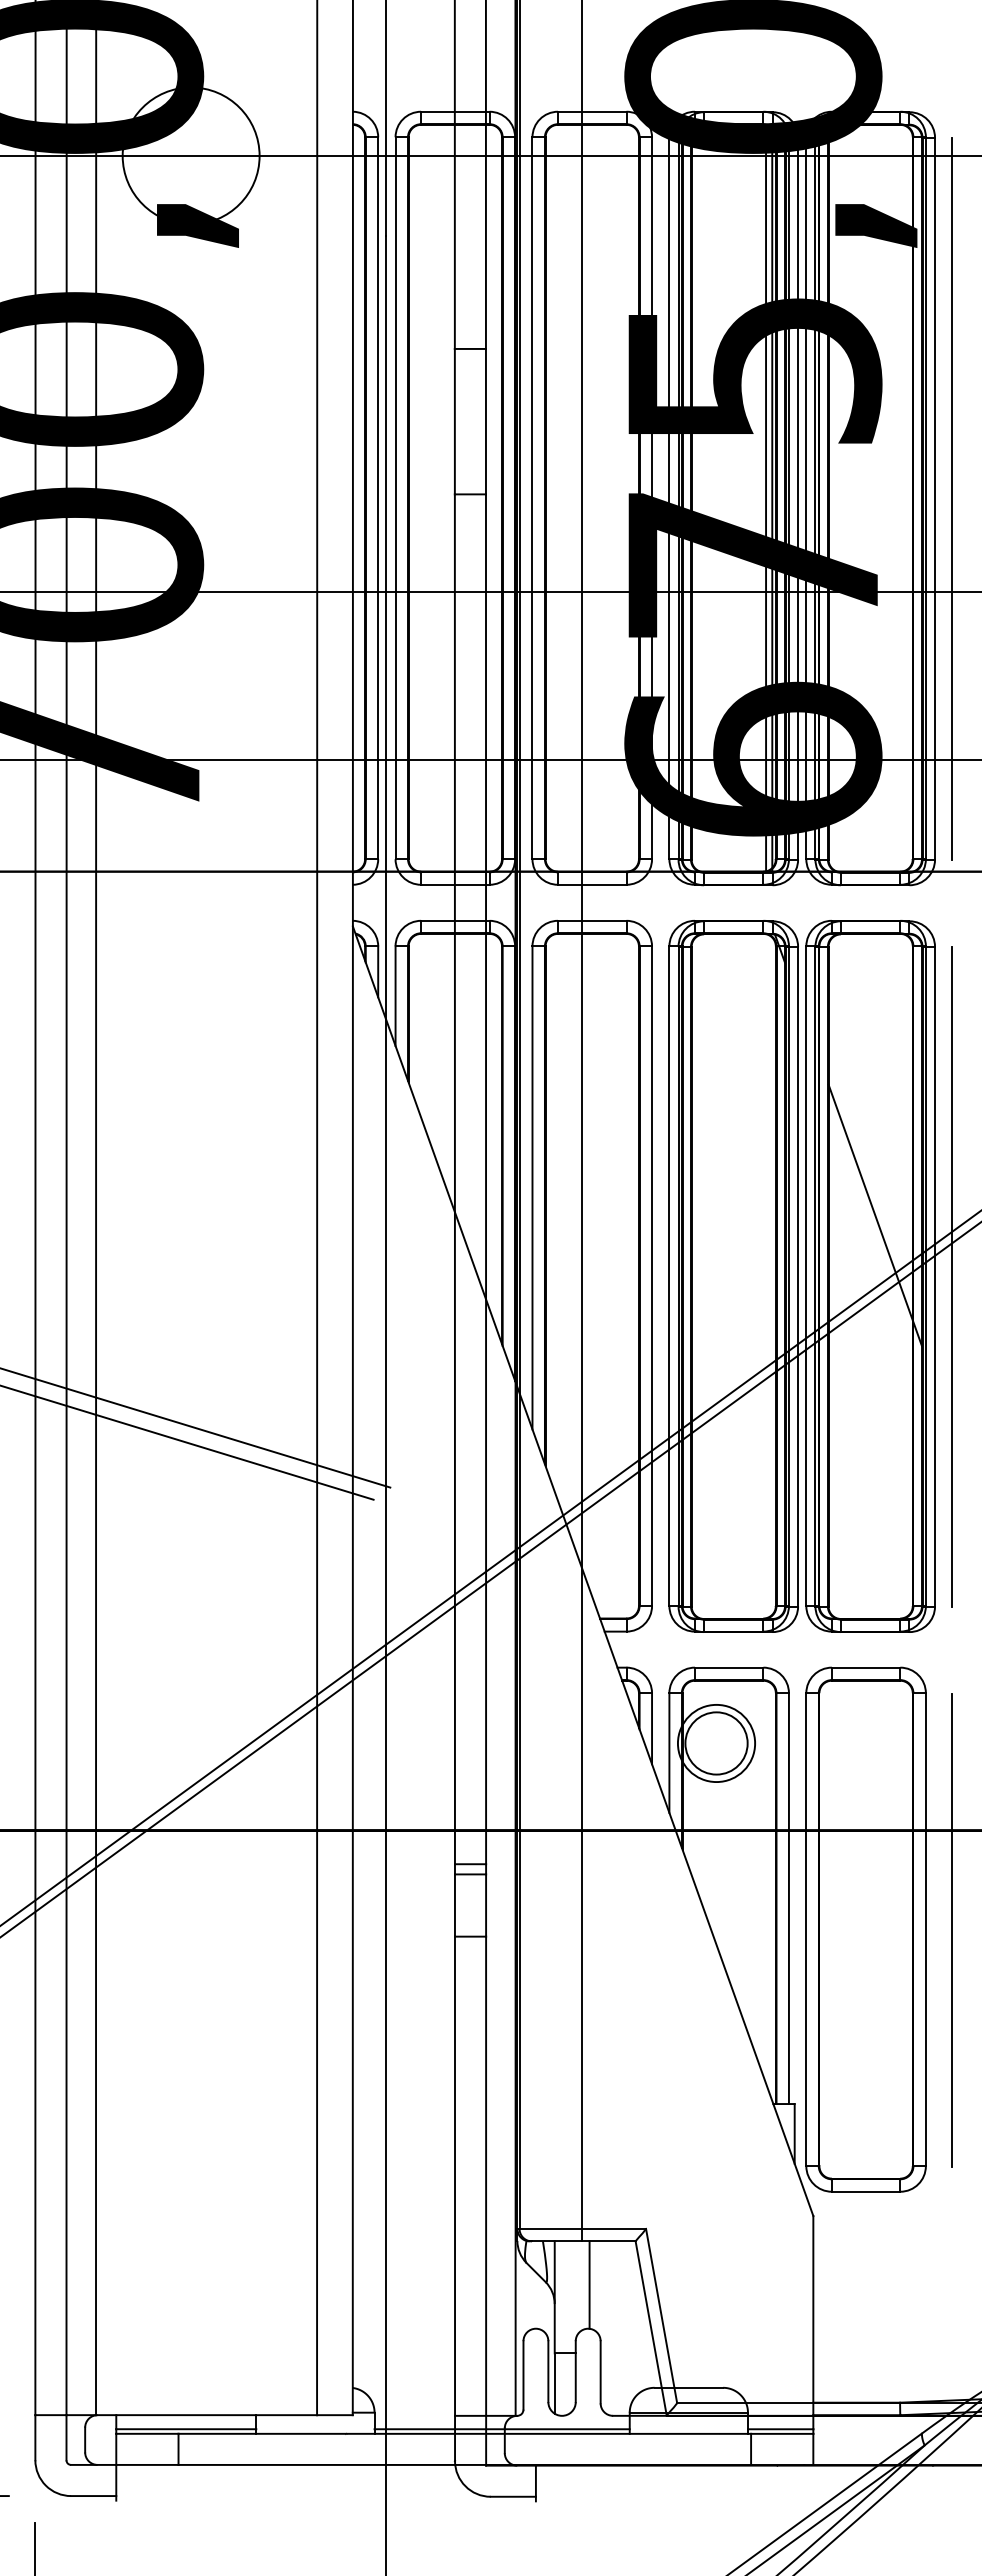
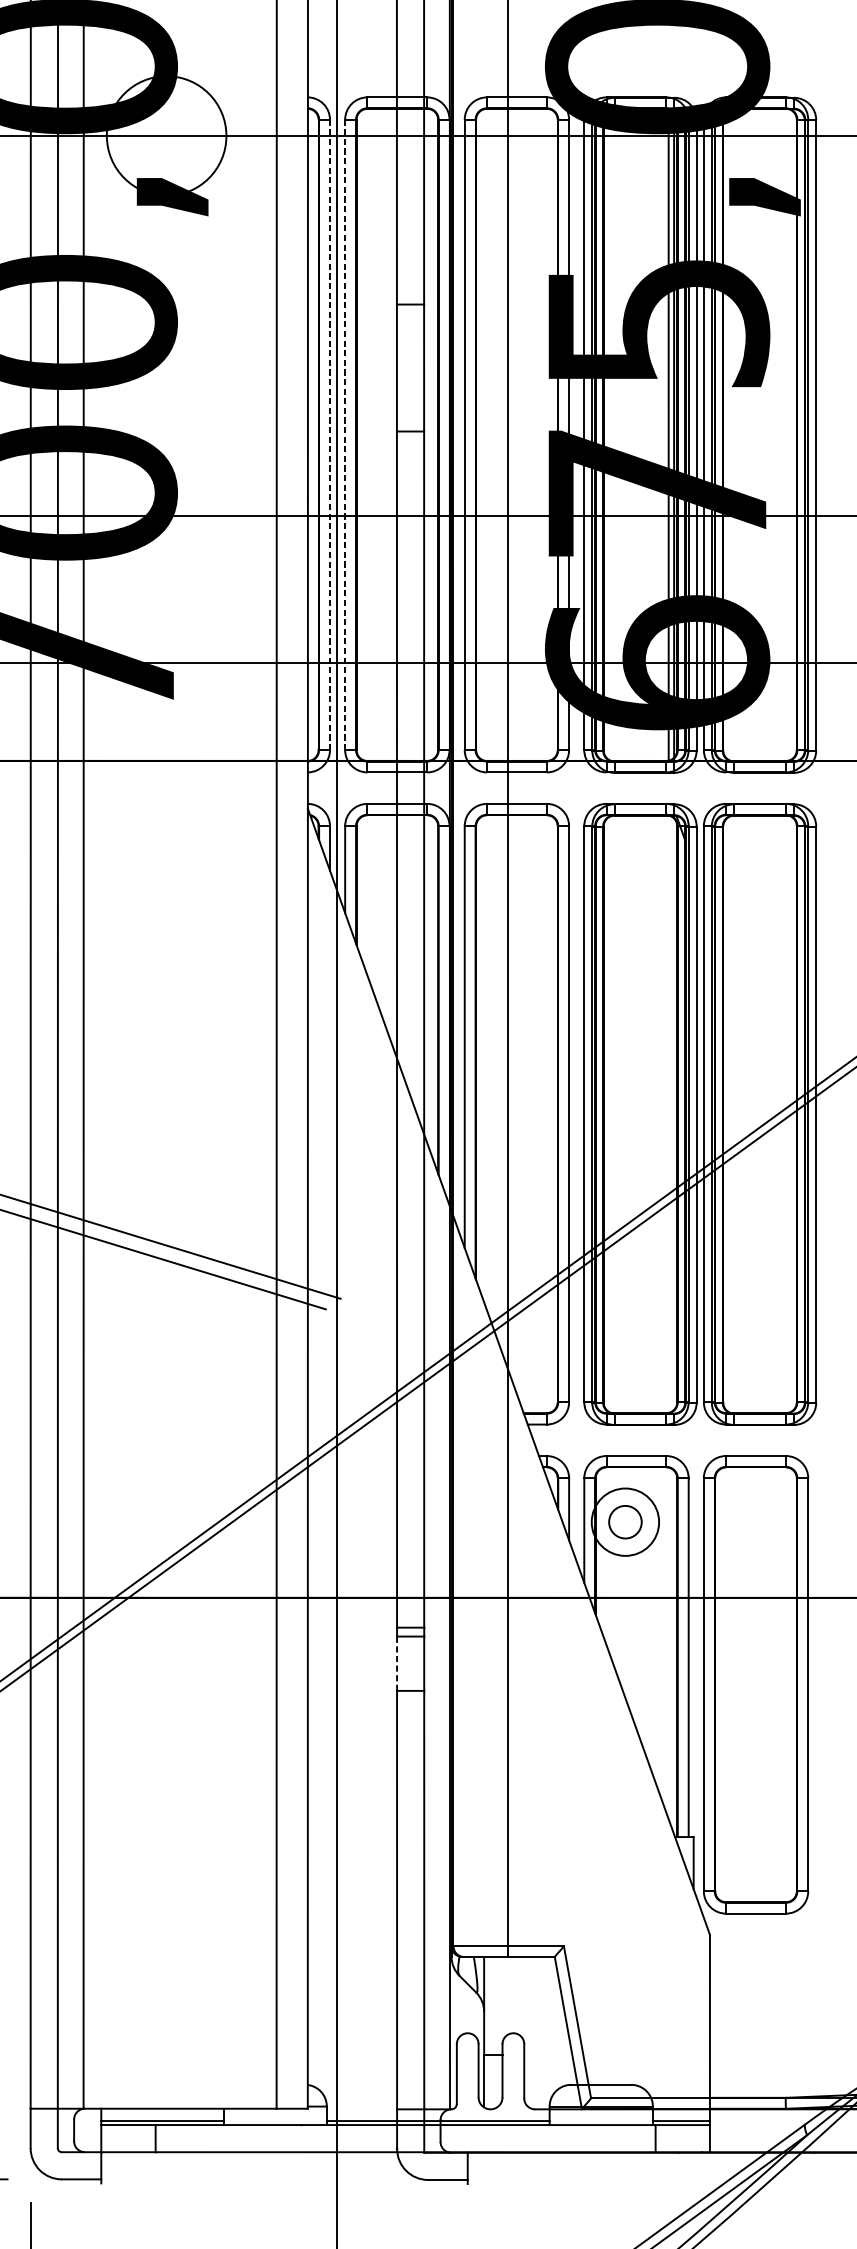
line: (378, 498) -> (330, 435), solid -> dashed
line: (395, 498) -> (345, 435), solid -> dashed
line: (952, 498) -> (831, 435), removed
line: (874, 1214) -> (763, 1060), removed
line: (952, 1276) -> (831, 1114), removed
circle: (716, 1743) -> (625, 1522), size x0.6
line: (454, 1905) -> (396, 1663), solid -> dashed
line: (952, 1929) -> (831, 1684), removed
line: (589, 2284) -> (514, 1994), removed

